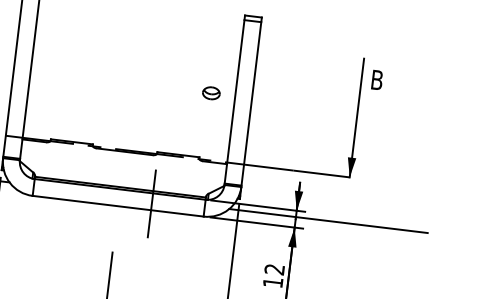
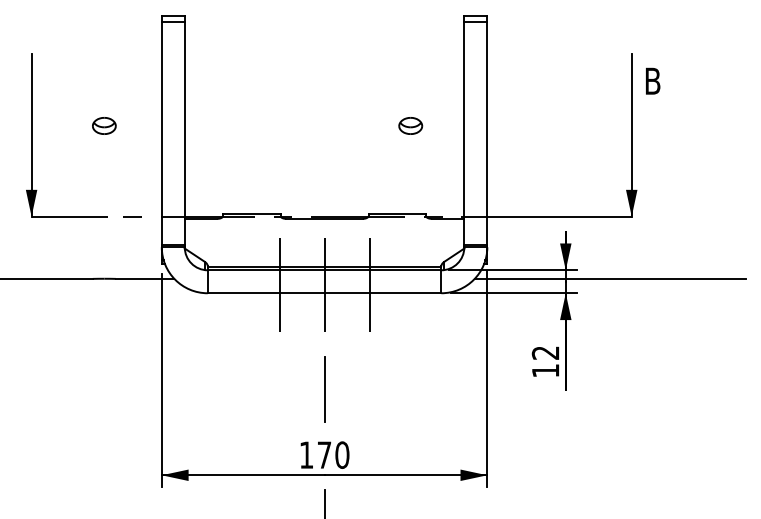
part: (211, 92) -> (410, 125), moved
line: (86, 193) -> (279, 281), added
line: (119, 197) -> (324, 281), added

